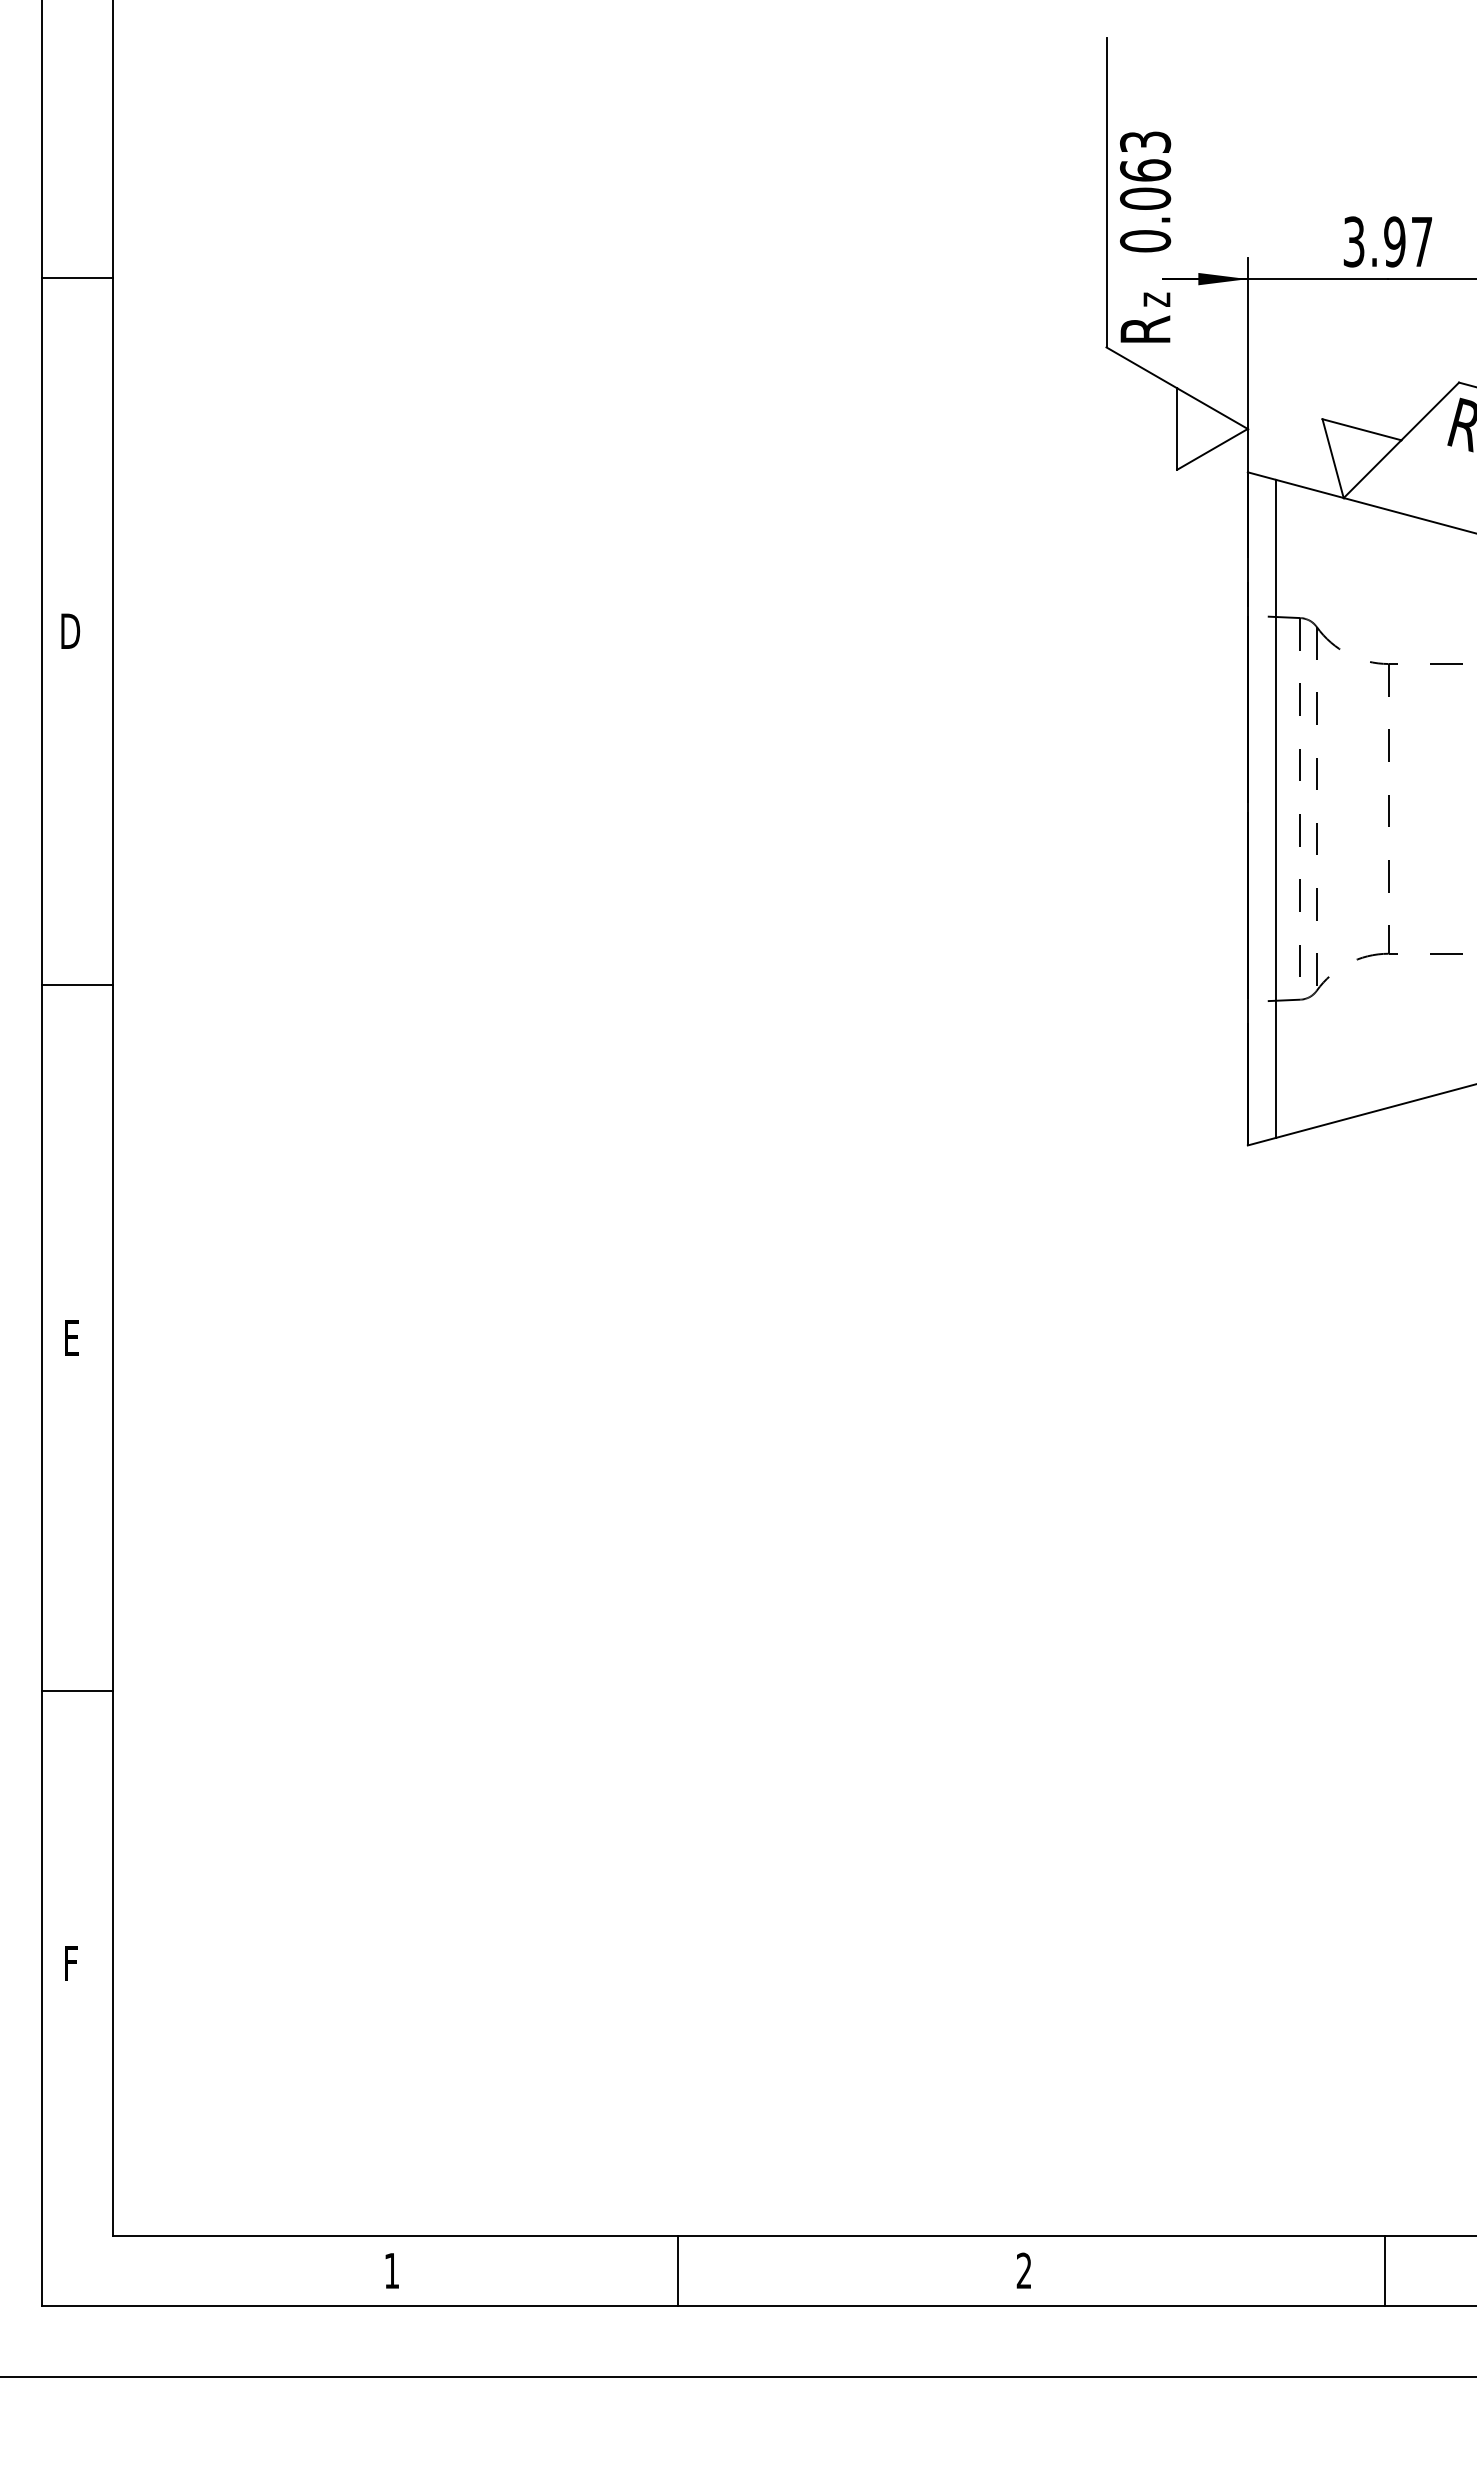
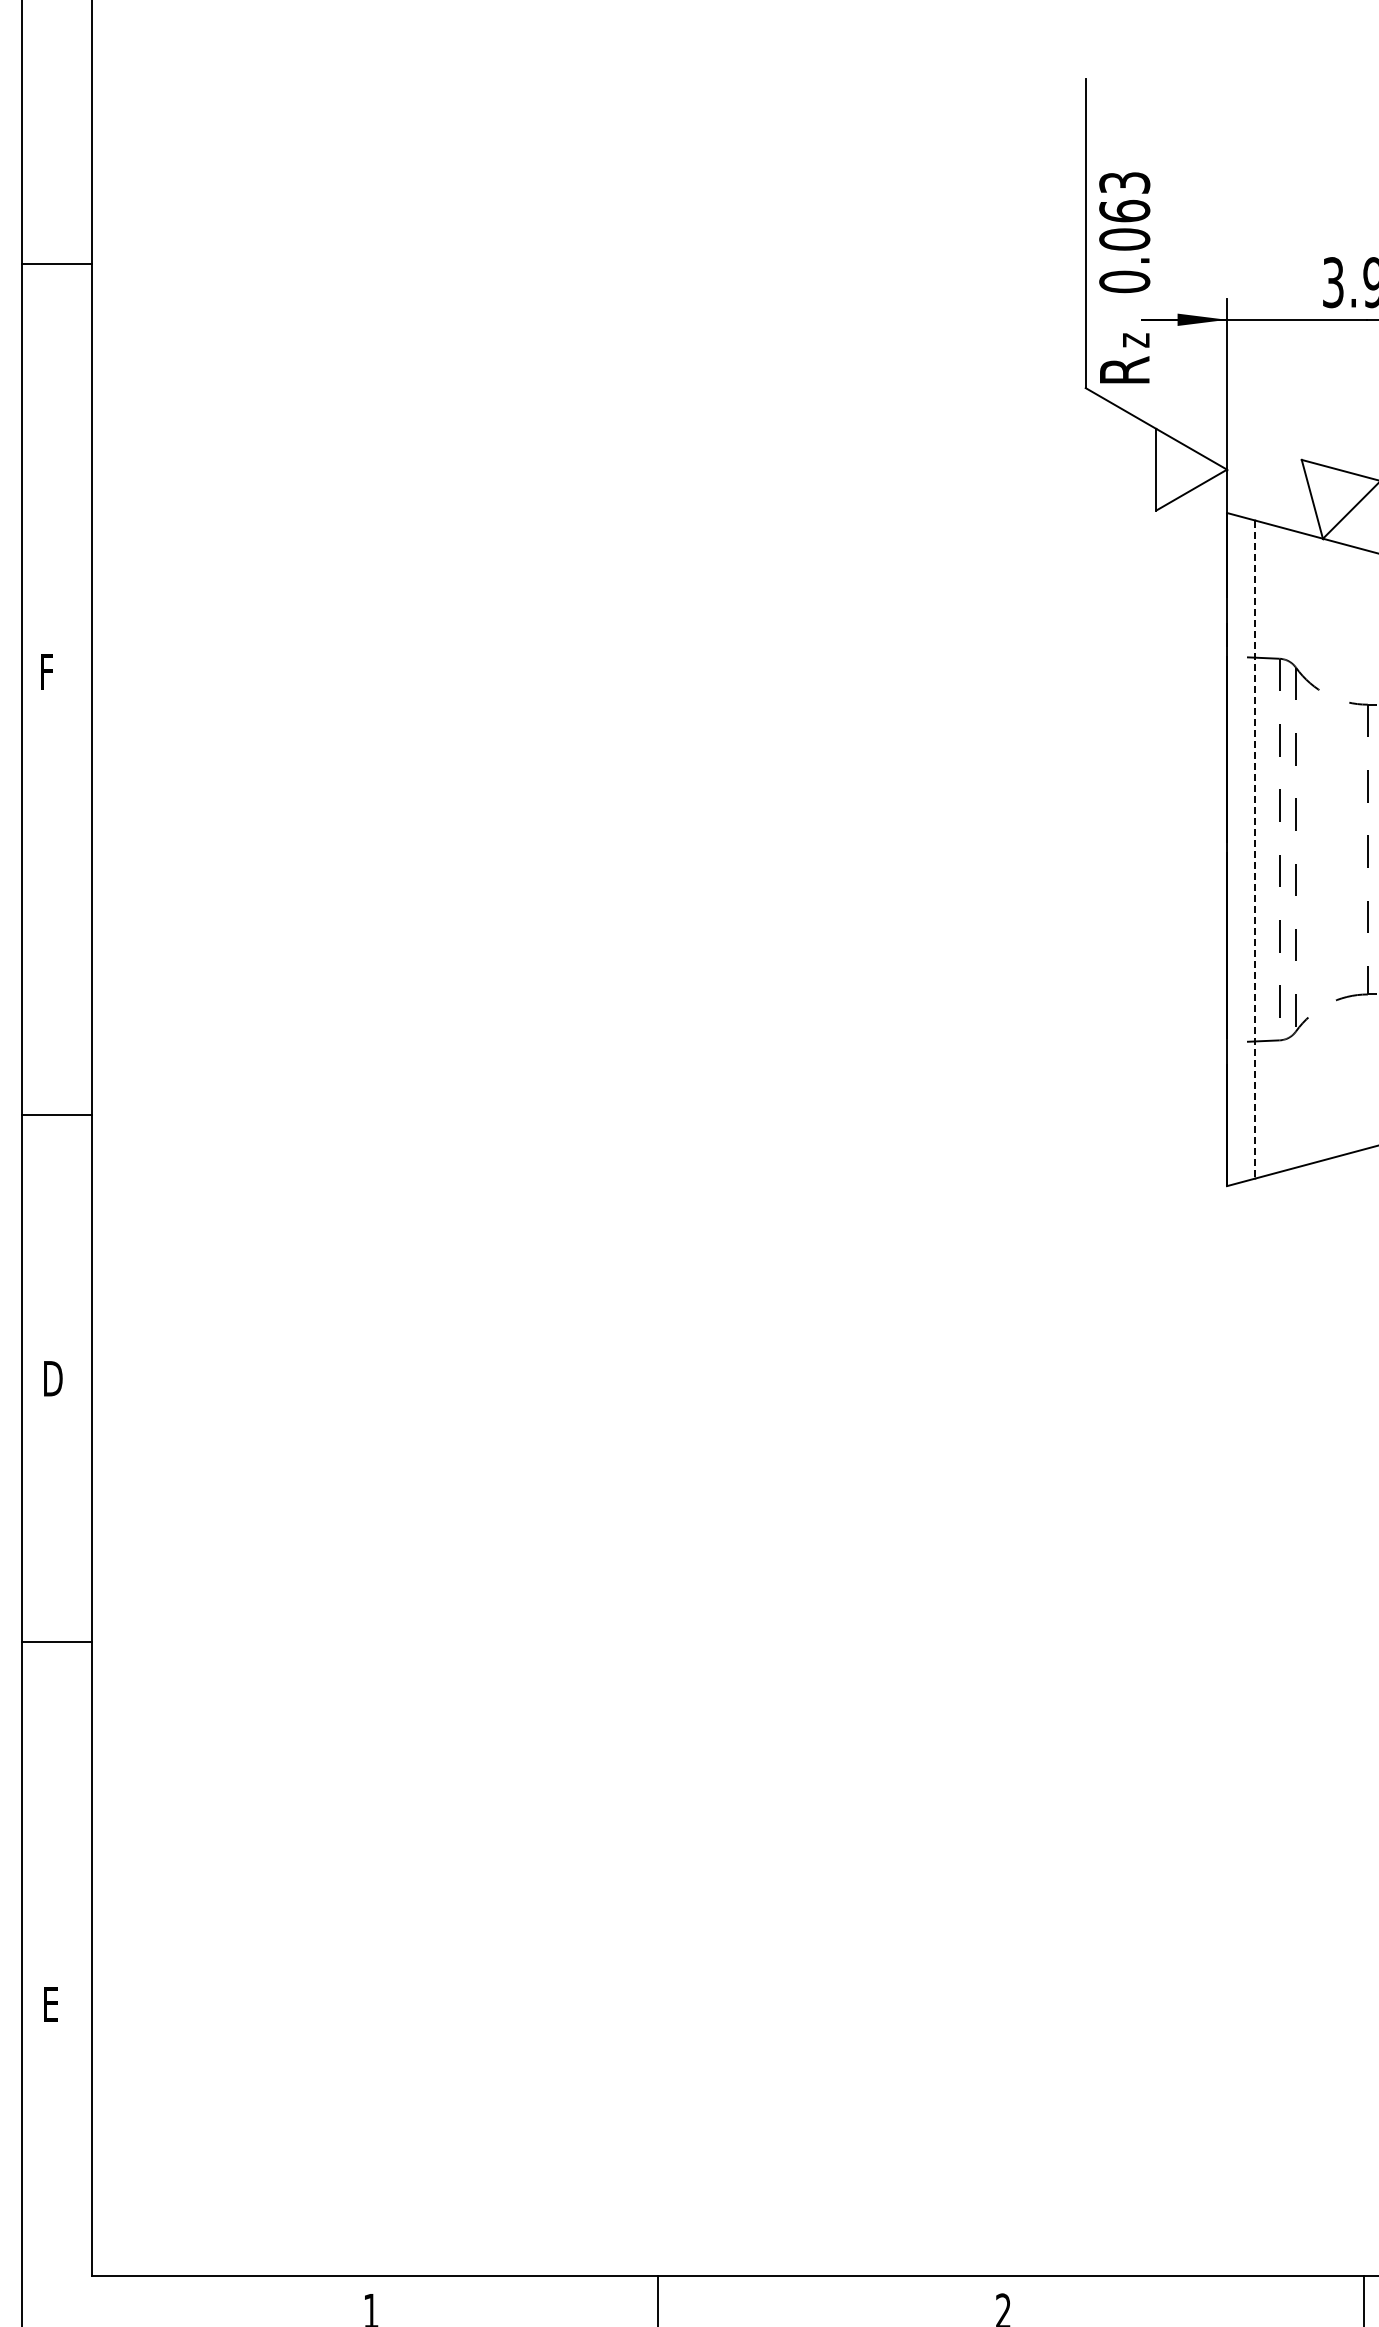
line: (77, 277) -> (56, 263), moved
text: (70, 630) -> (49, 671), D -> F
line: (1276, 808) -> (1255, 849), solid -> dashed
line: (77, 984) -> (56, 1115), moved
text: (73, 1337) -> (52, 1378), E -> D
line: (77, 1691) -> (56, 1642), moved
text: (73, 1963) -> (52, 2004), F -> E

